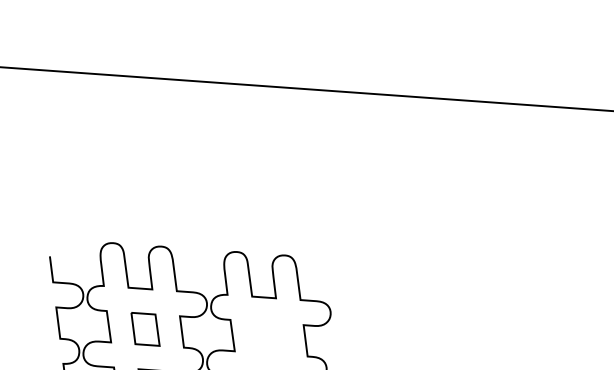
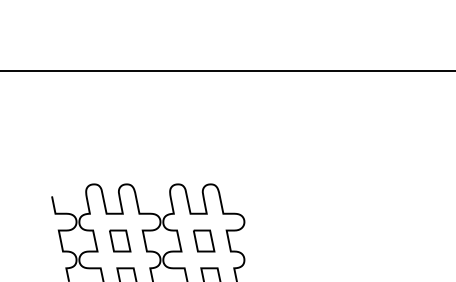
curve: (278, 335) -> (210, 238), added

